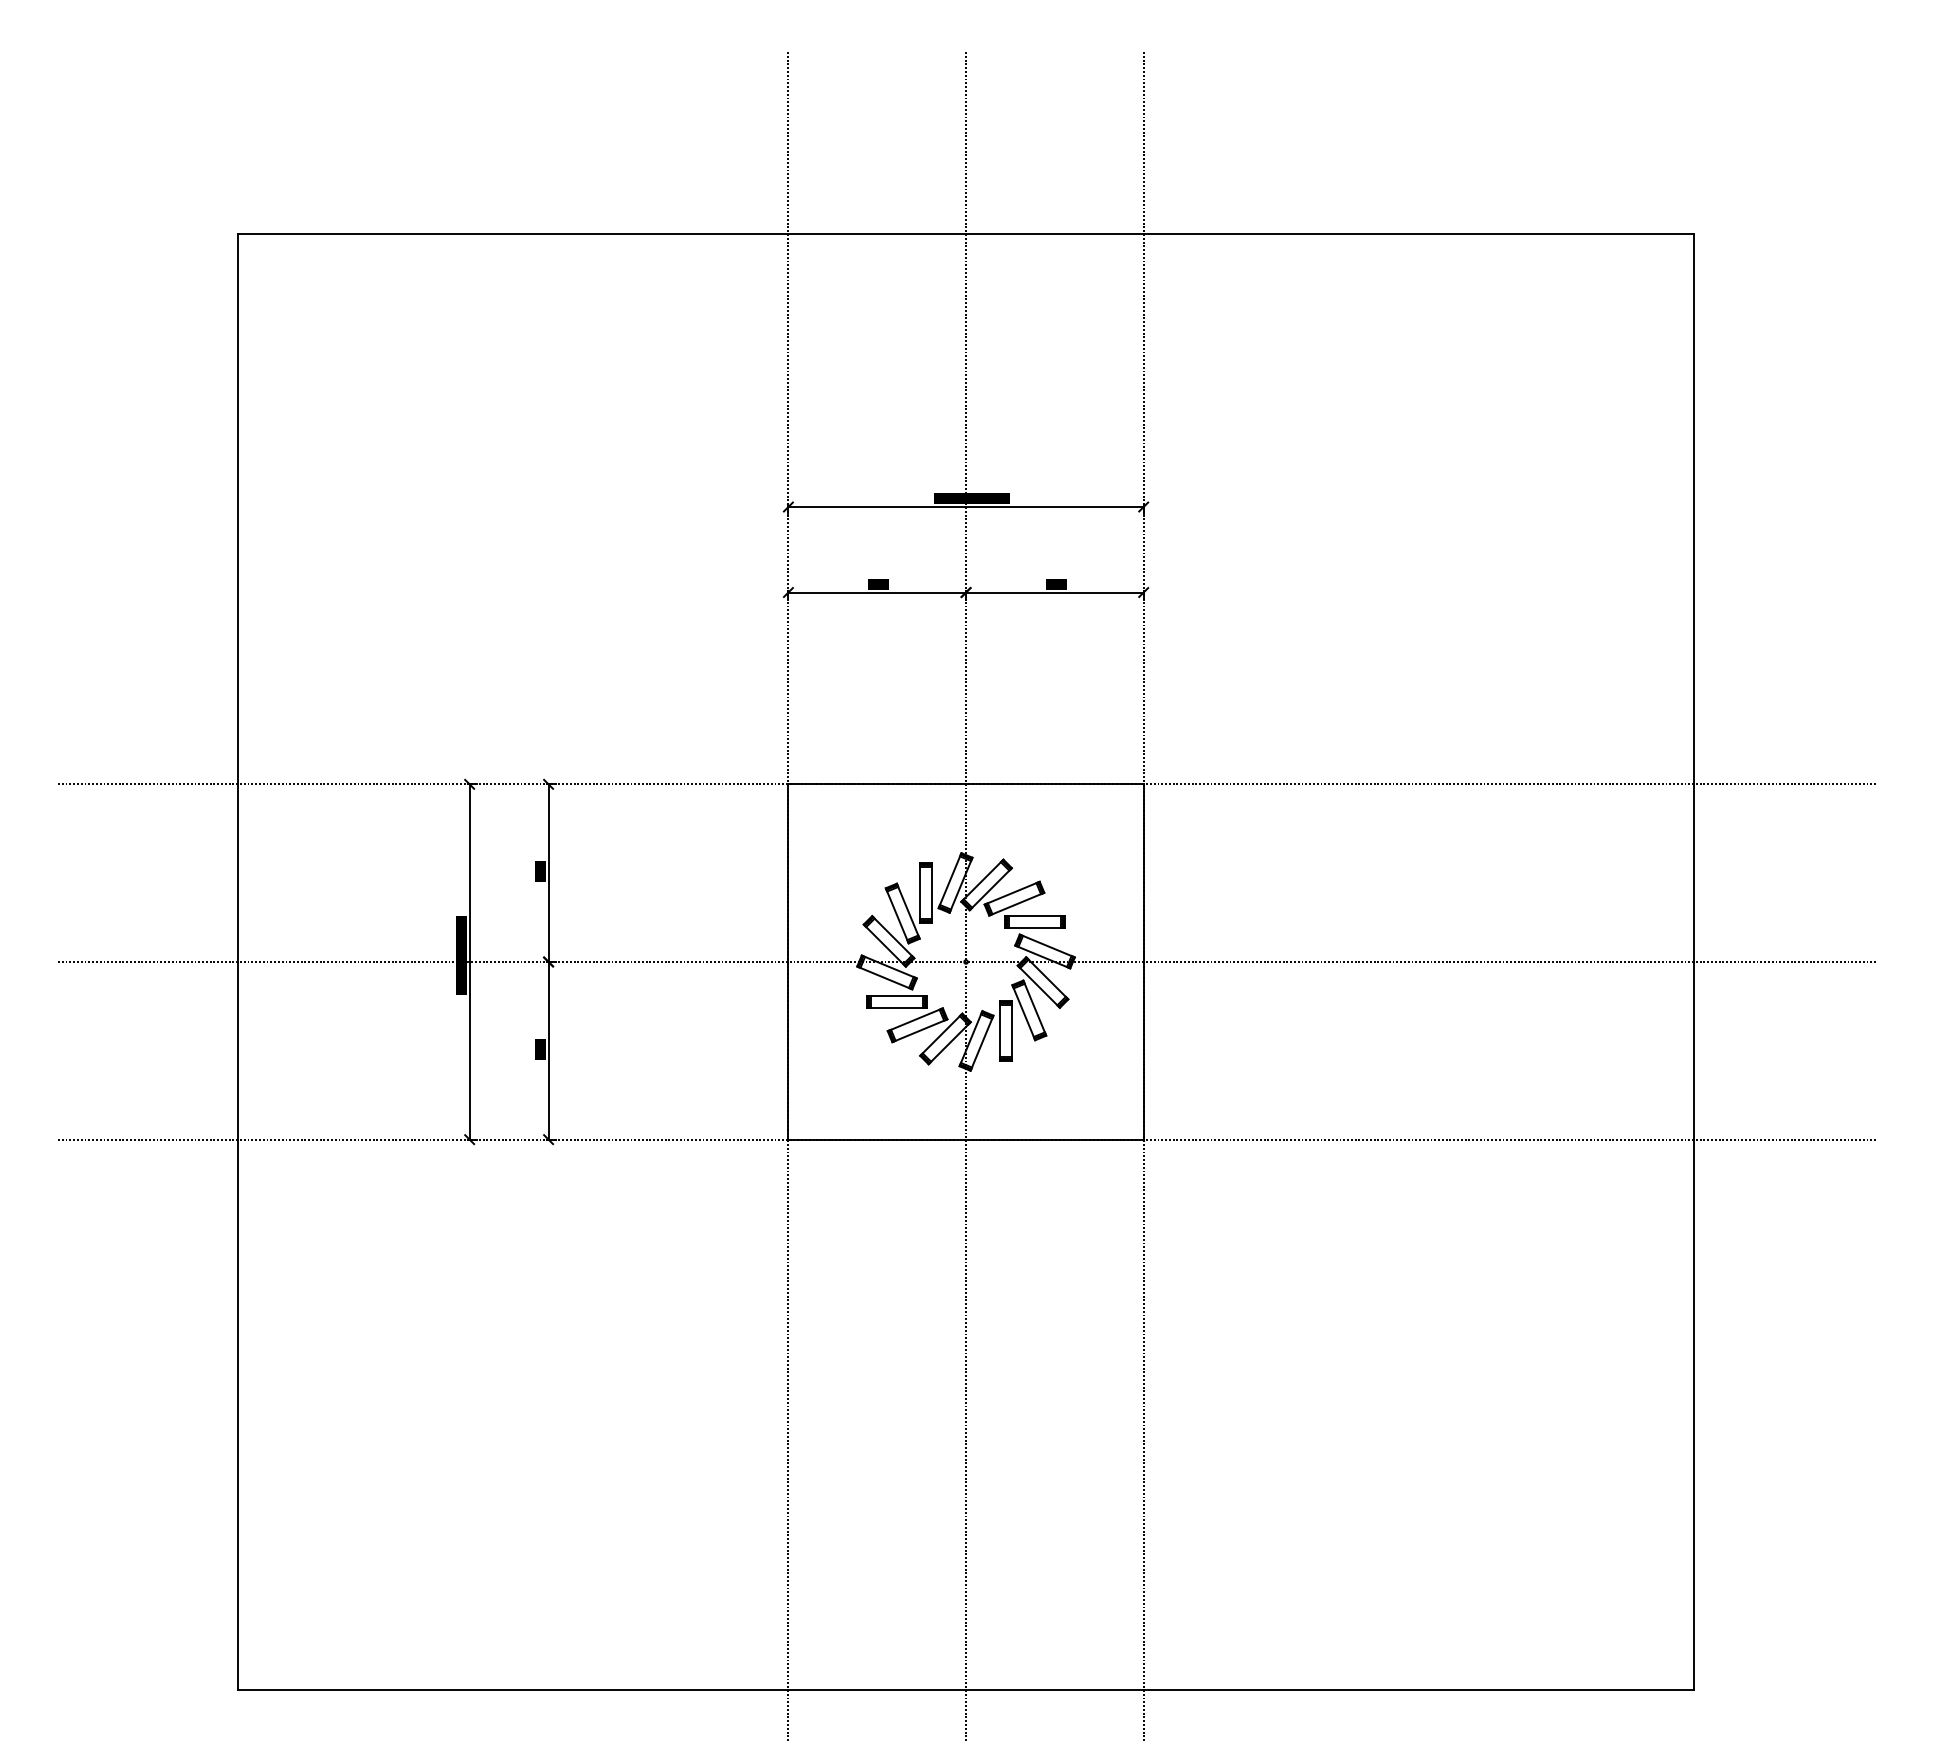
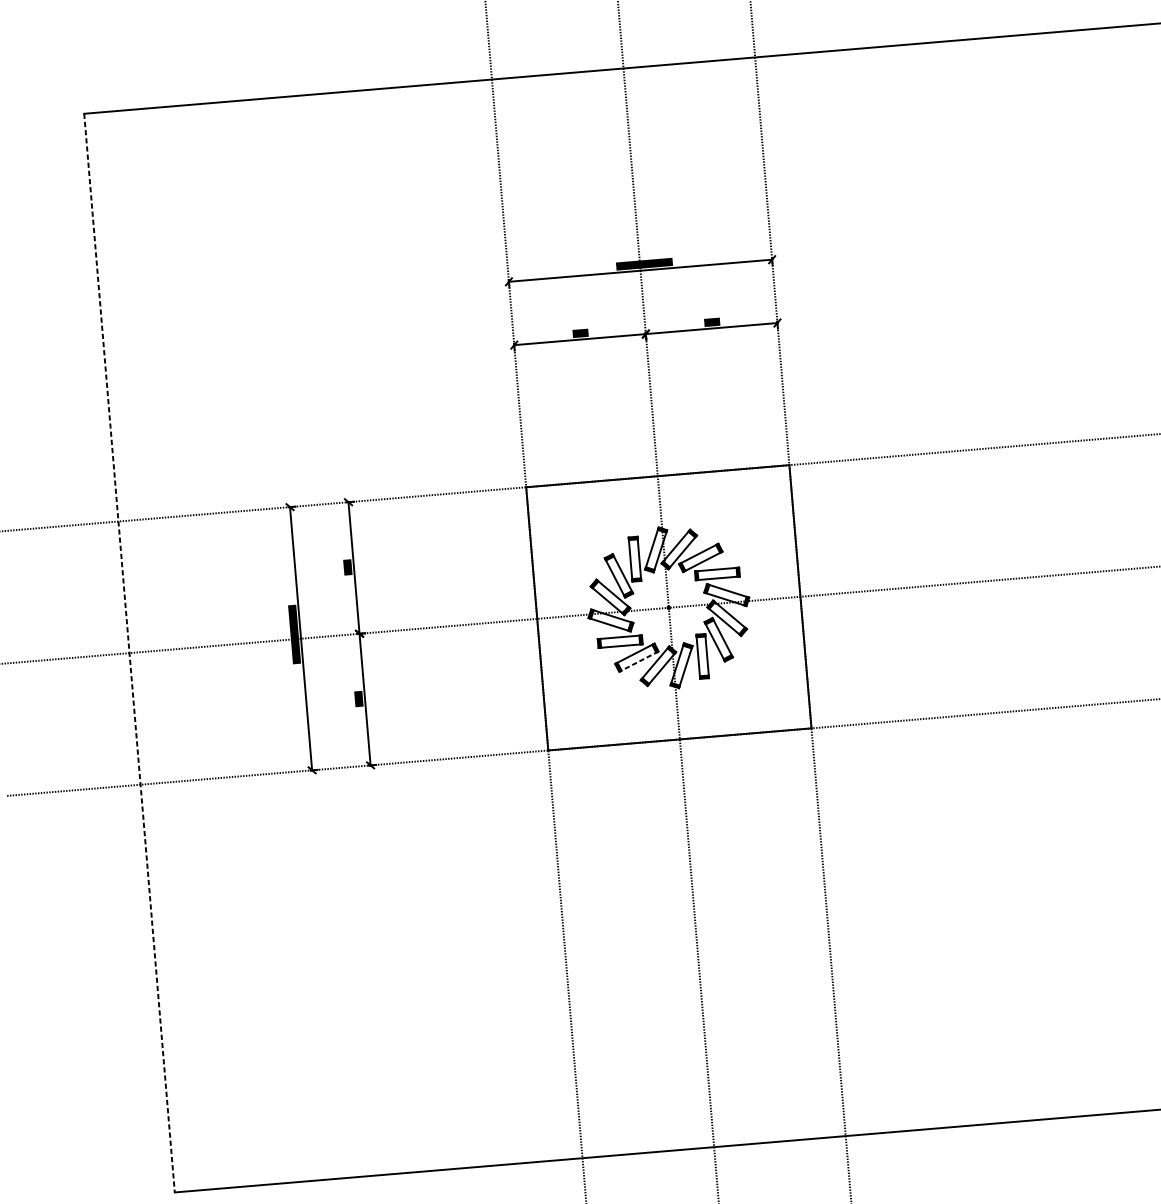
line: (238, 961) -> (129, 652), solid -> dashed
line: (919, 1030) -> (638, 661), solid -> dashed

